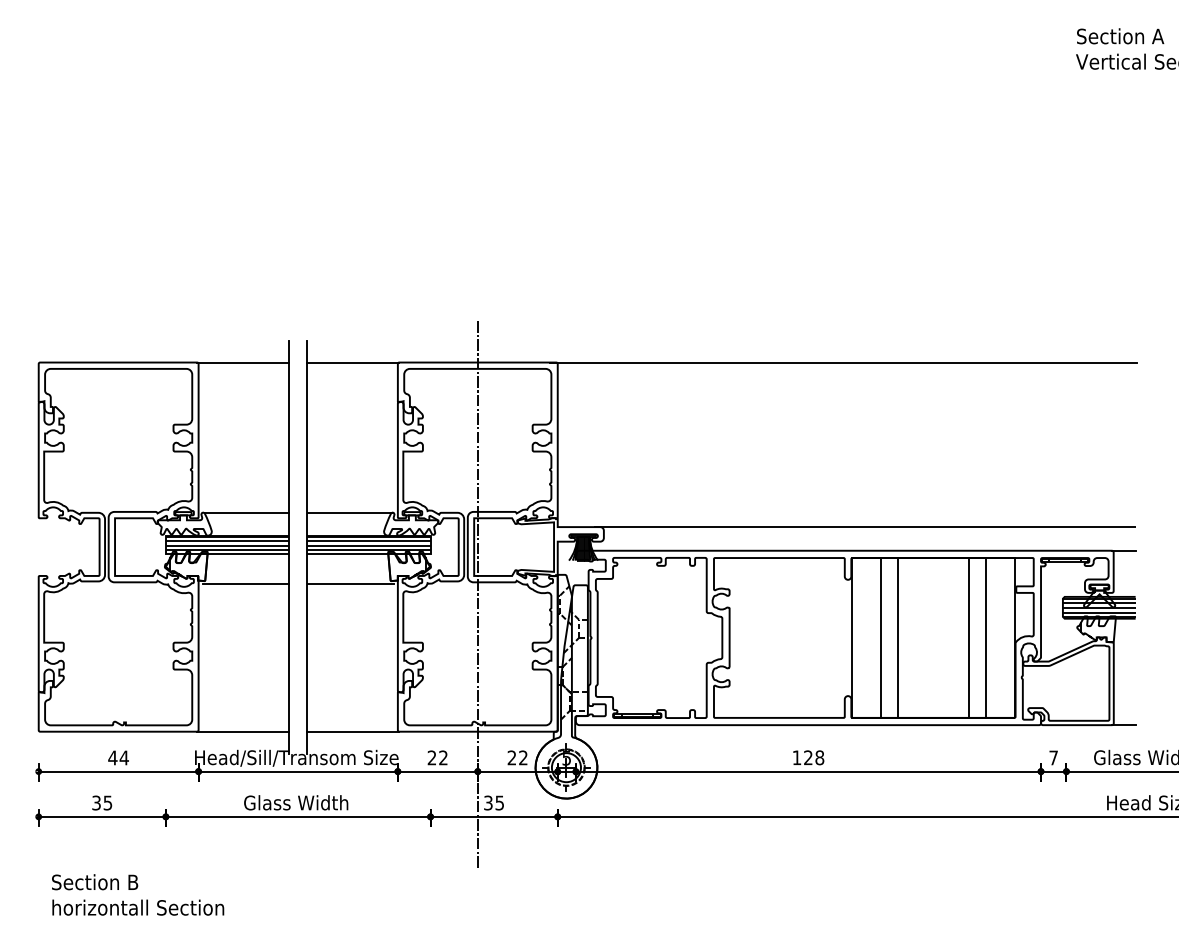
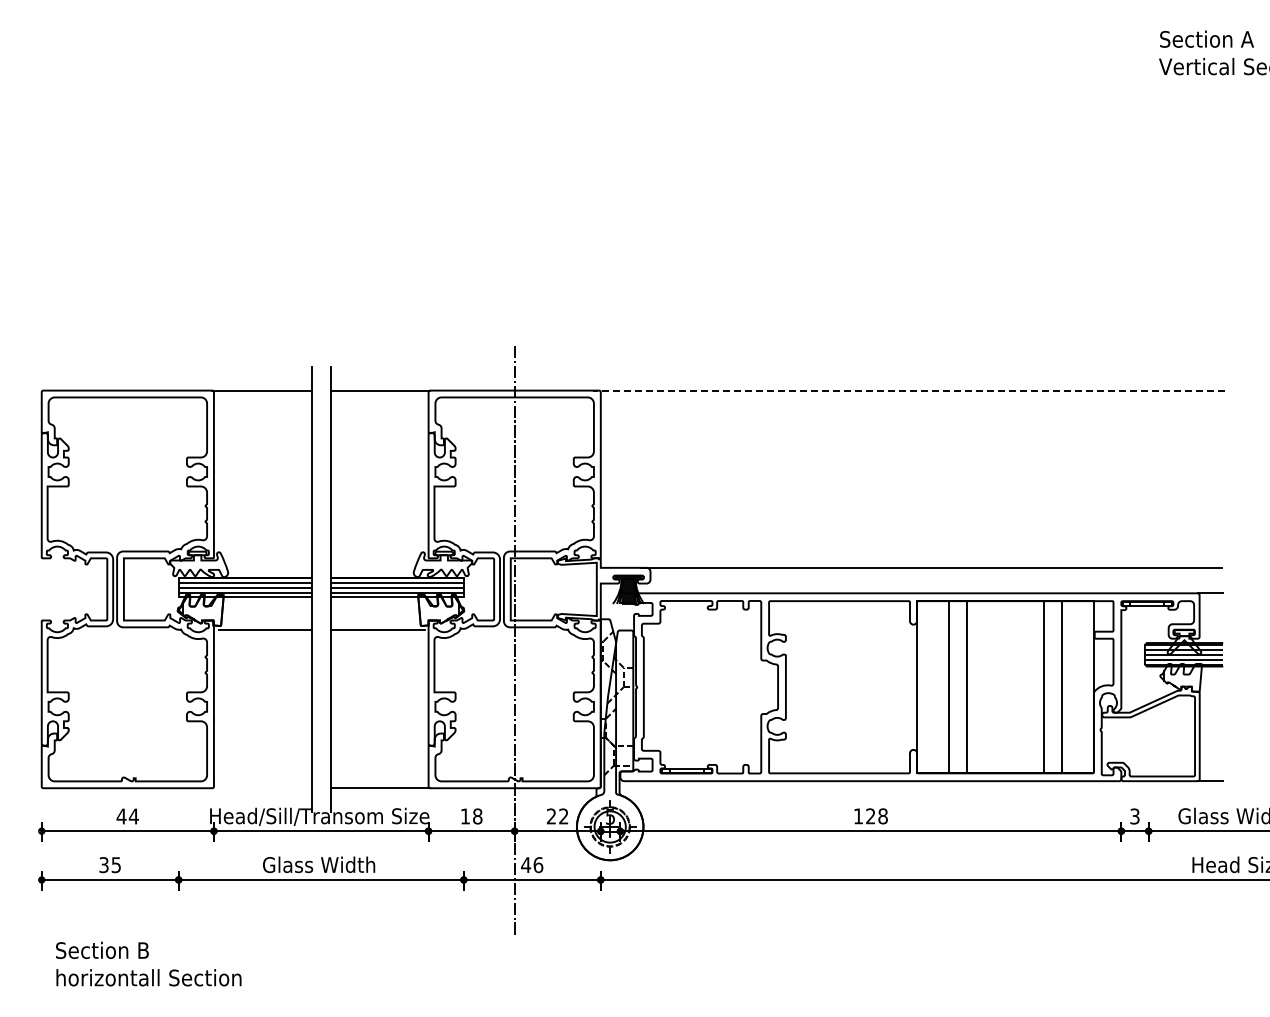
line: (843, 362) -> (908, 390), solid -> dashed
line: (246, 512) -> (265, 552), removed
line: (349, 512) -> (376, 552), removed
line: (242, 731) -> (261, 788), removed
text: (437, 757) -> (471, 816), 22 -> 18
text: (1053, 757) -> (1134, 816), 7 -> 3
text: (494, 803) -> (532, 865), 35 -> 46

